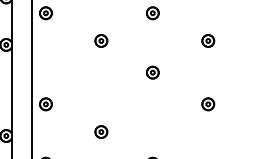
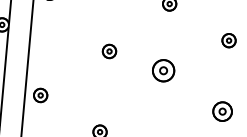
part: (101, 40) -> (109, 50), moved
part: (152, 72) -> (163, 70), size x1.6
part: (208, 104) -> (222, 111), size x1.4

